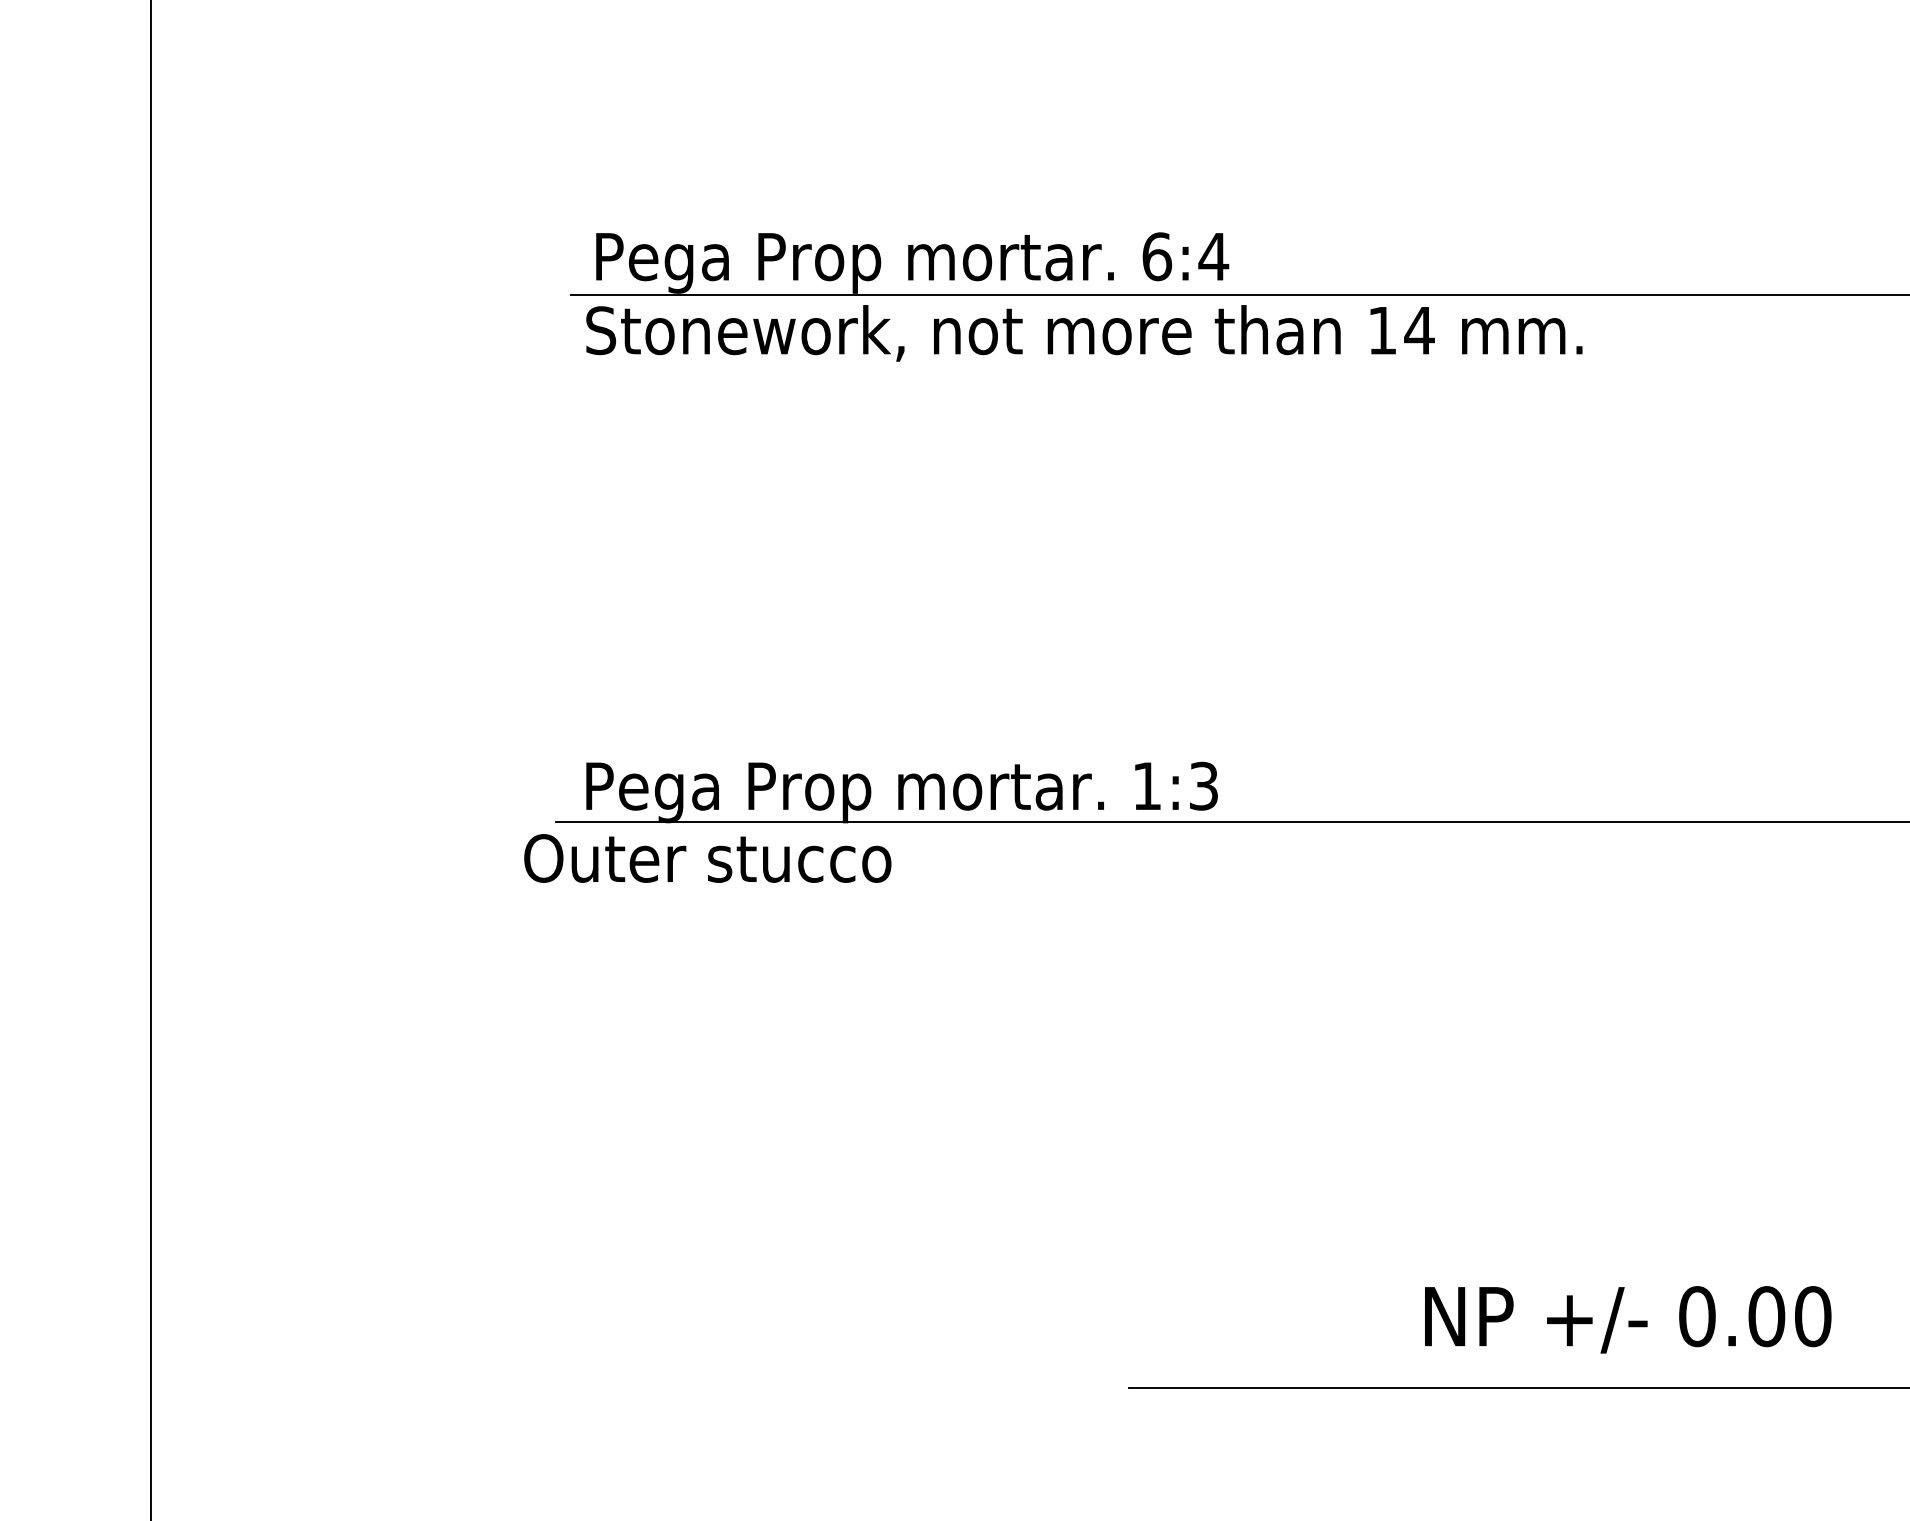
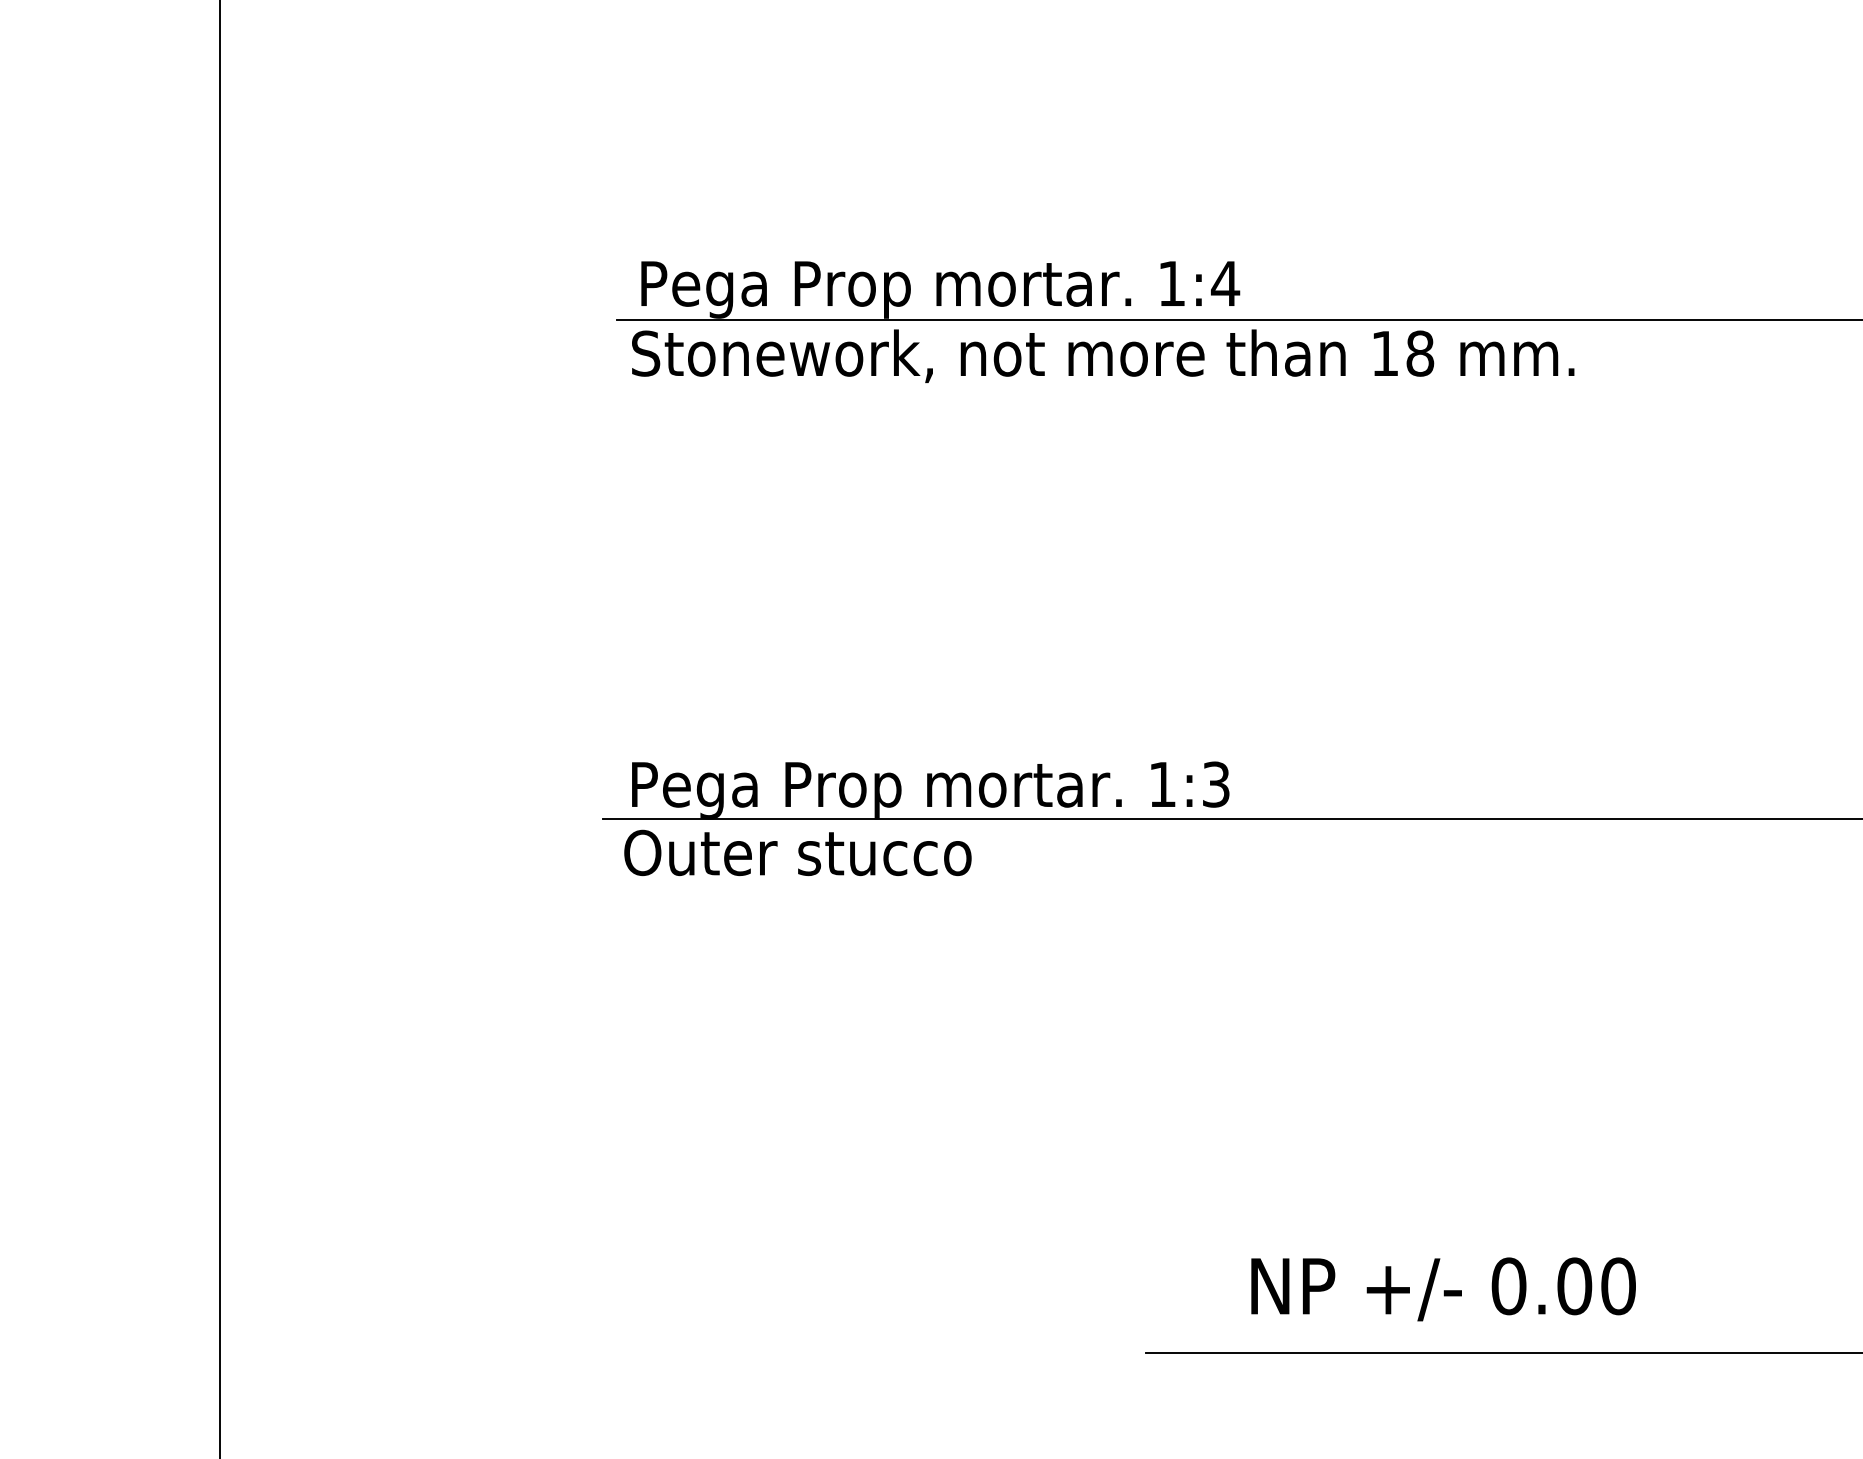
text: (1157, 256) -> (1172, 283), 6:4 -> 1:4
text: (1418, 330) -> (1419, 353), 14 -> 18
text: (707, 857) -> (797, 852), moved
text: (1628, 1319) -> (1443, 1289), moved

